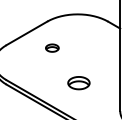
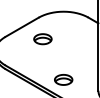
part: (51, 48) -> (42, 39), size x1.67
part: (78, 82) -> (63, 79), moved

